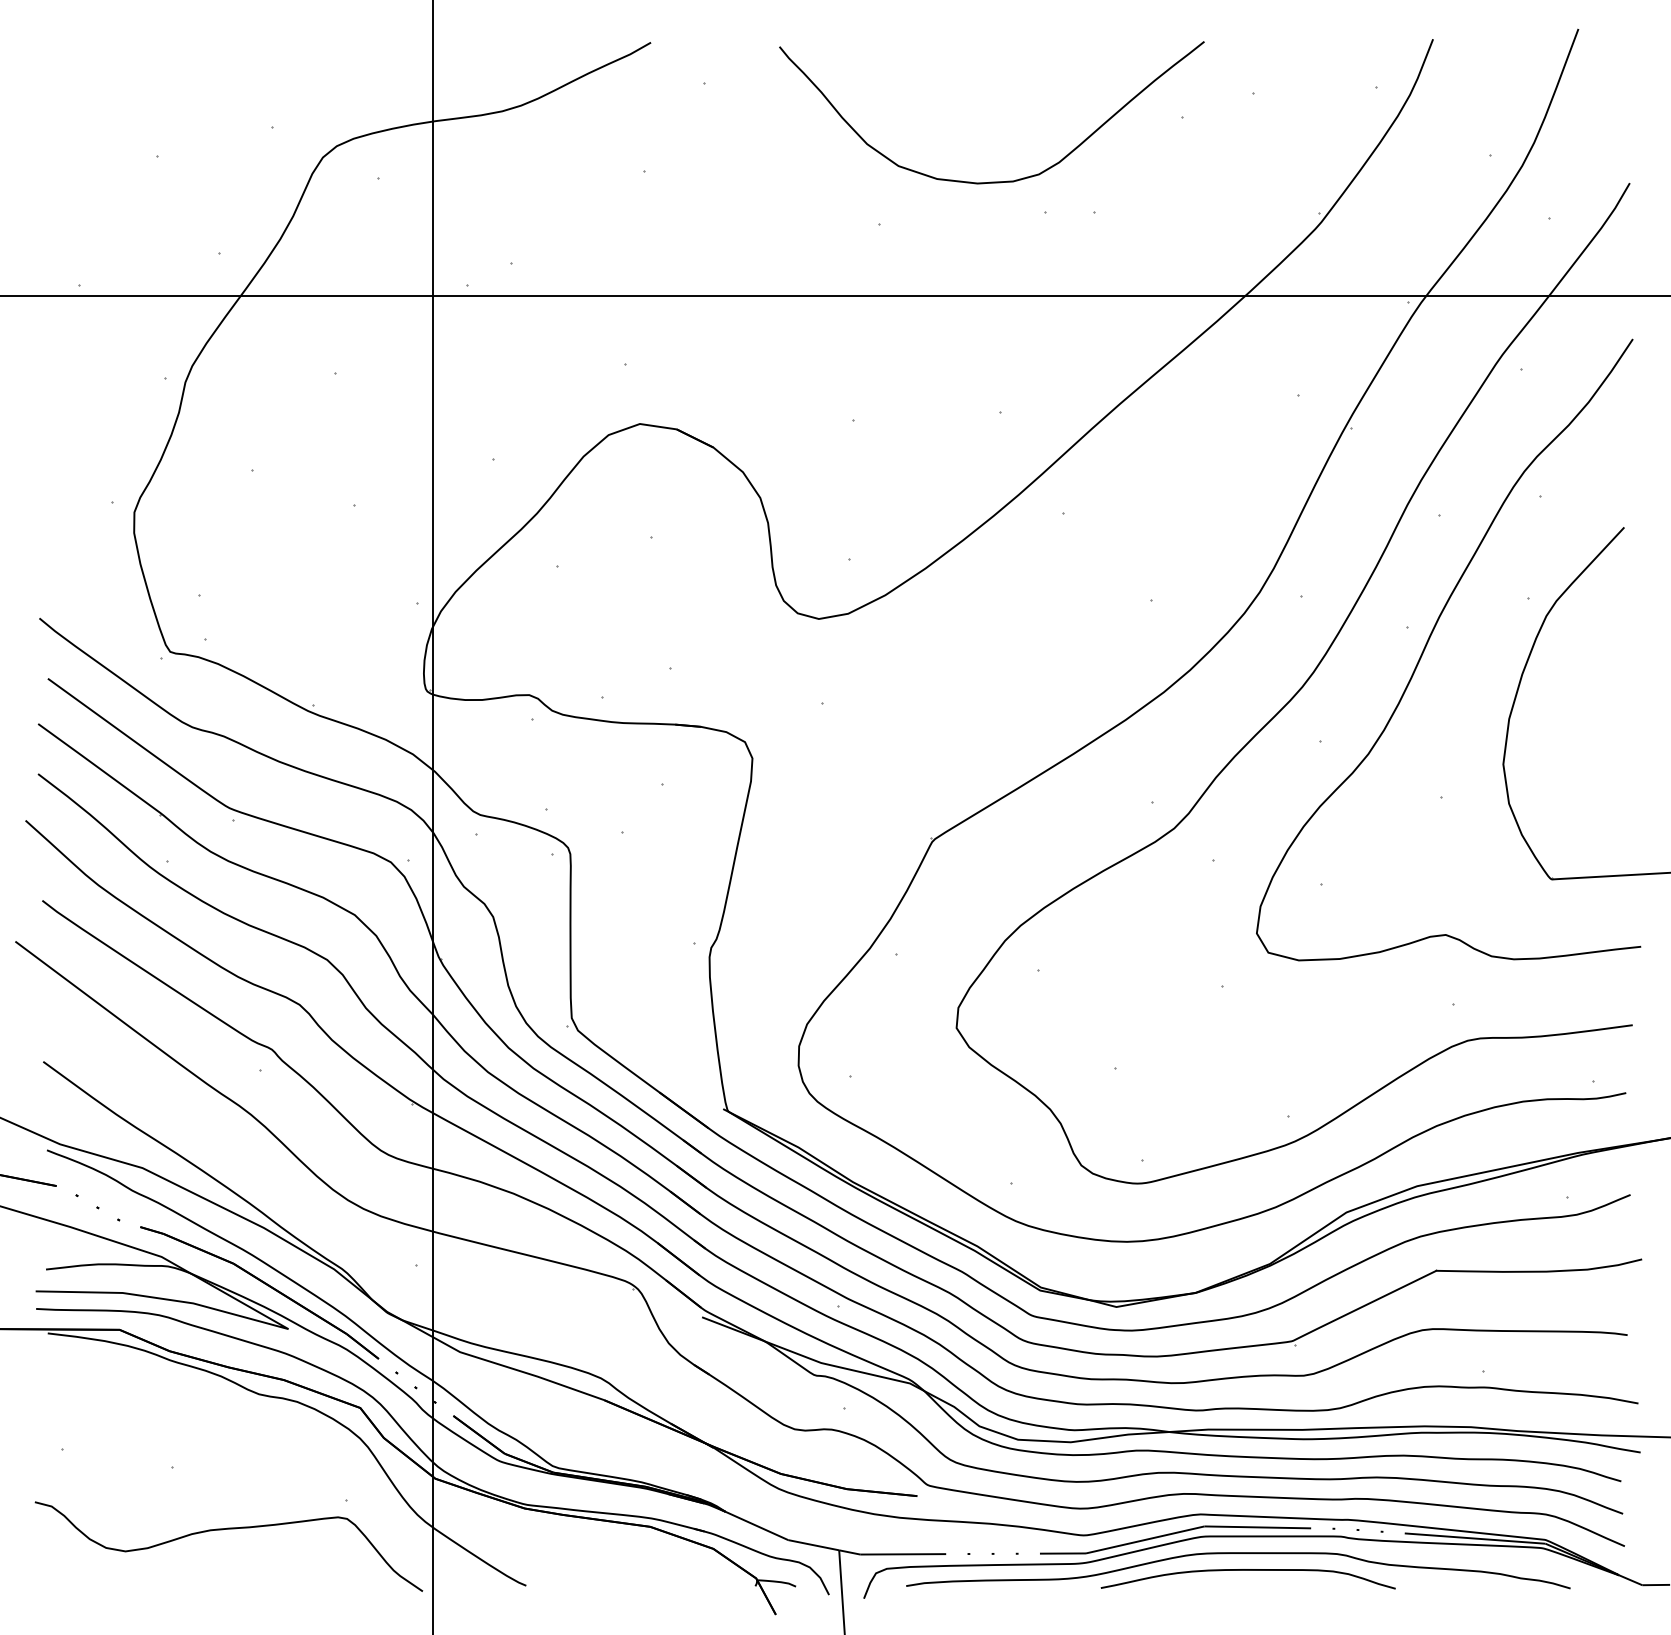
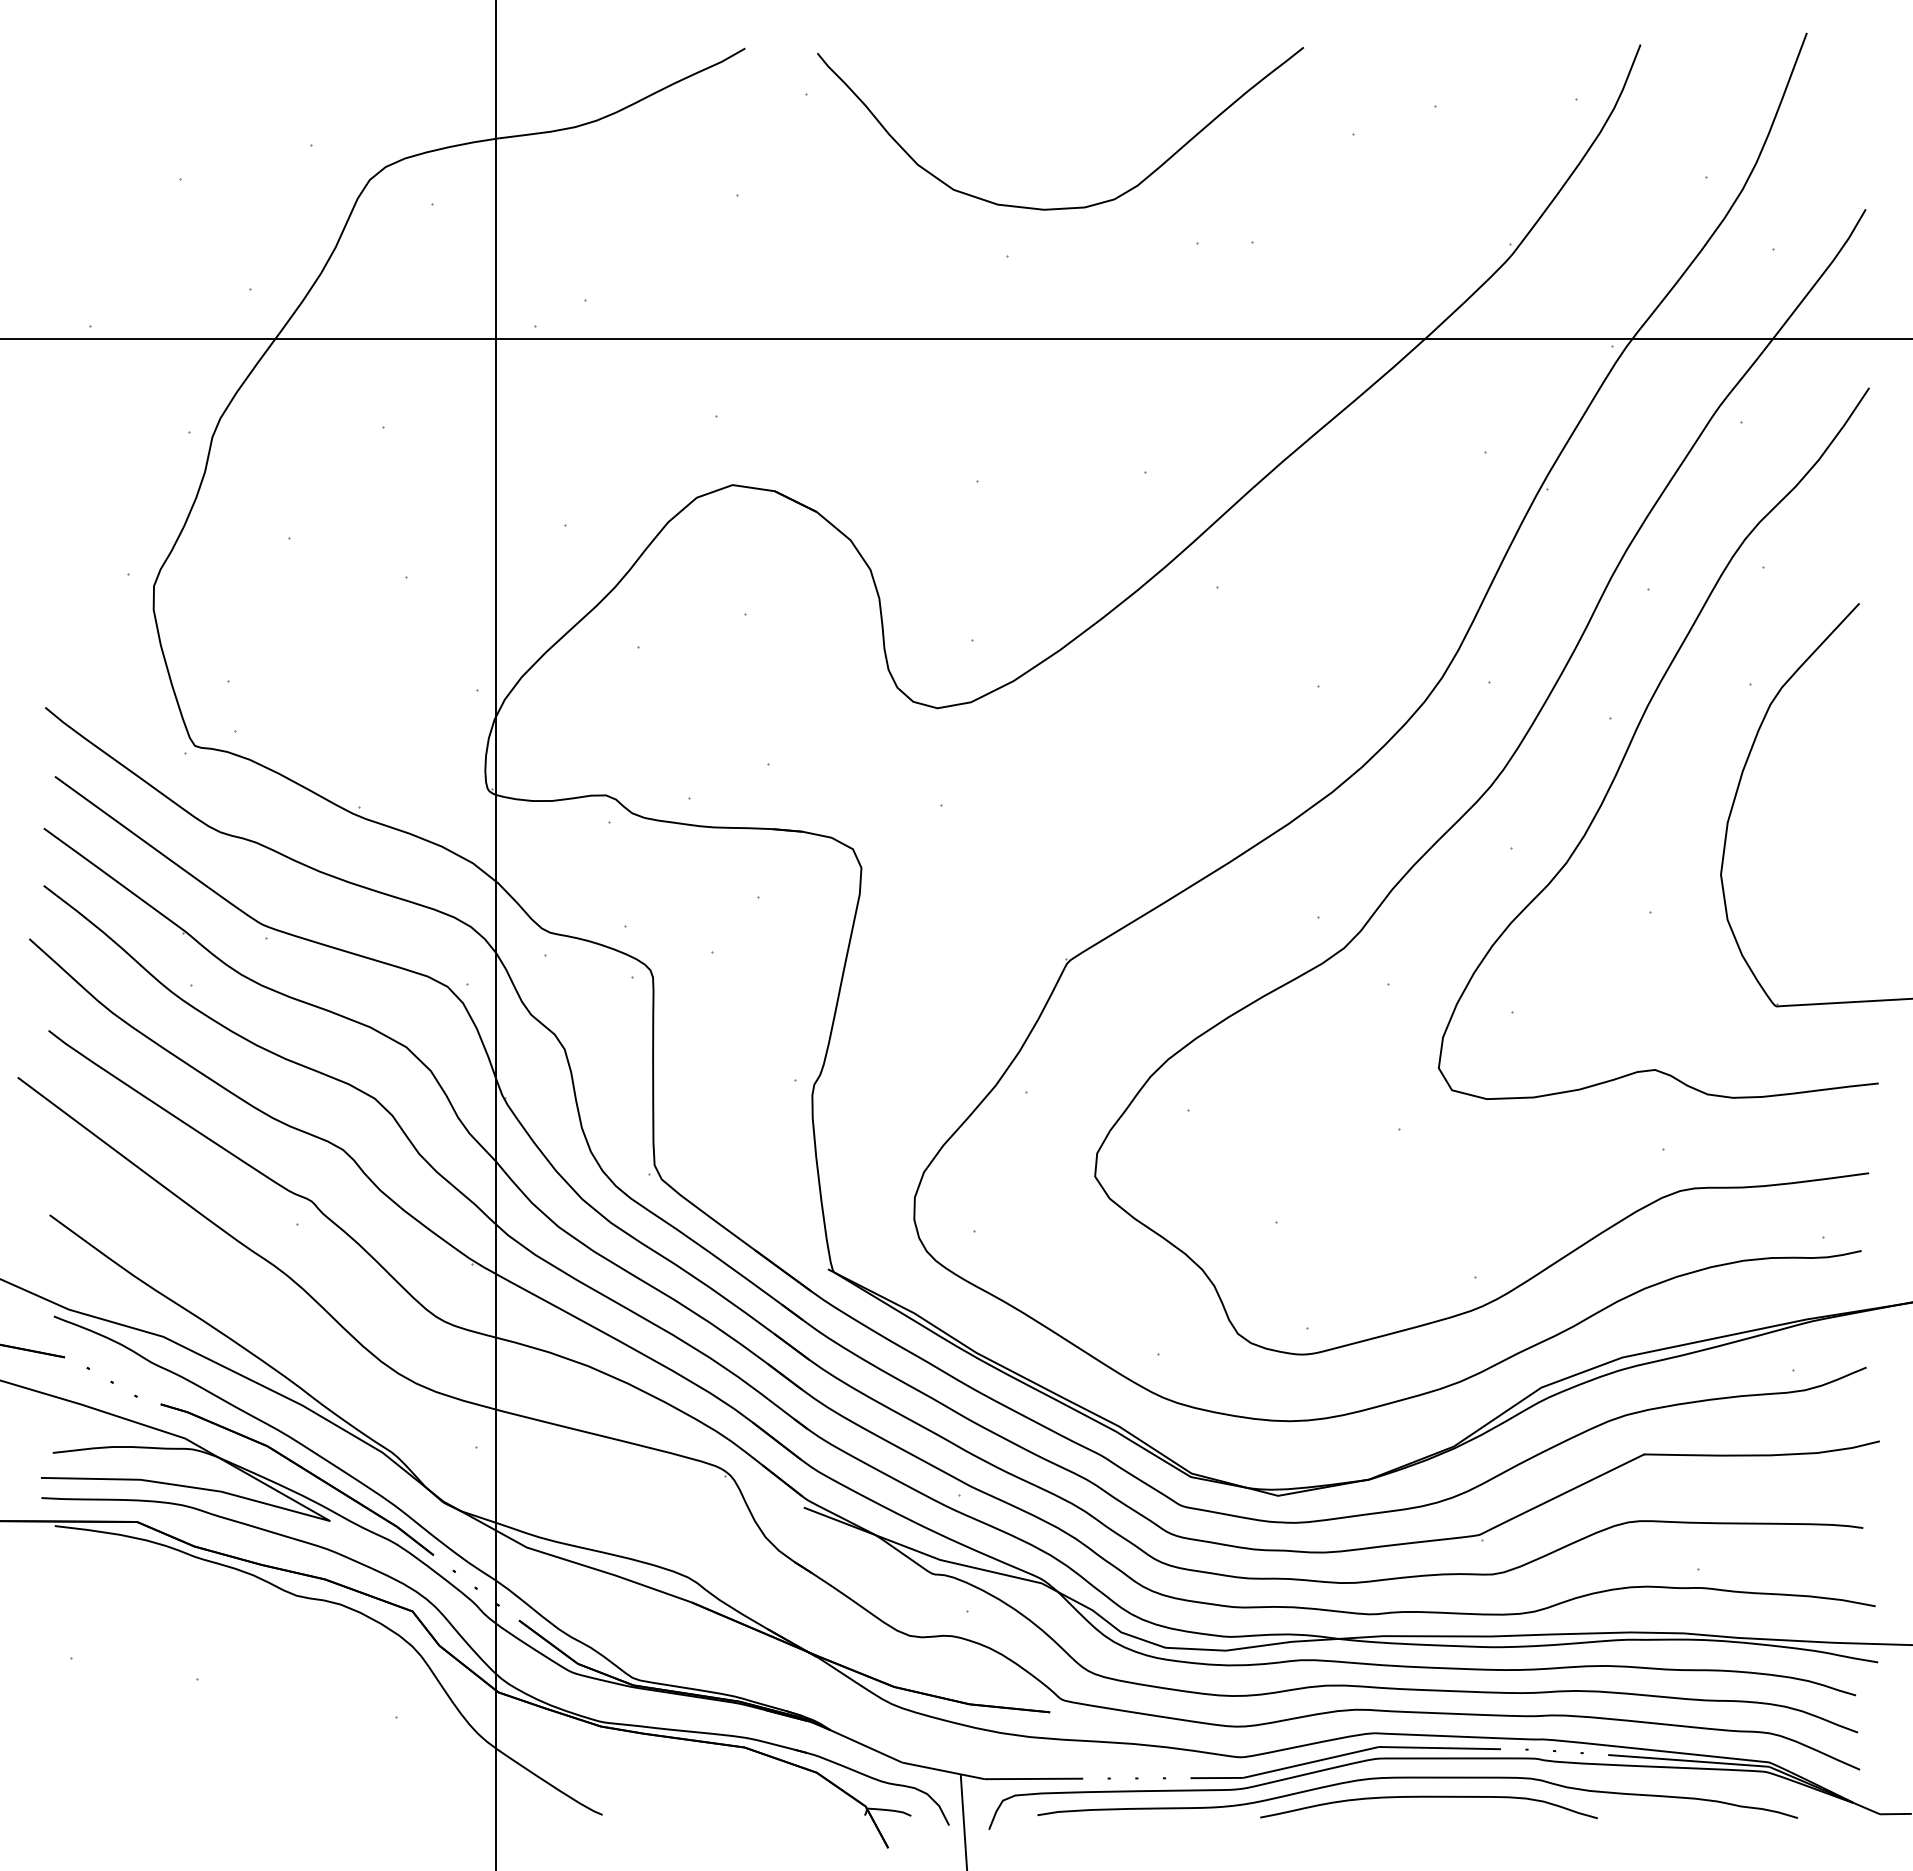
curve: (992, 181) -> (1061, 207), moved
curve: (229, 1529) -> (262, 1750), removed

